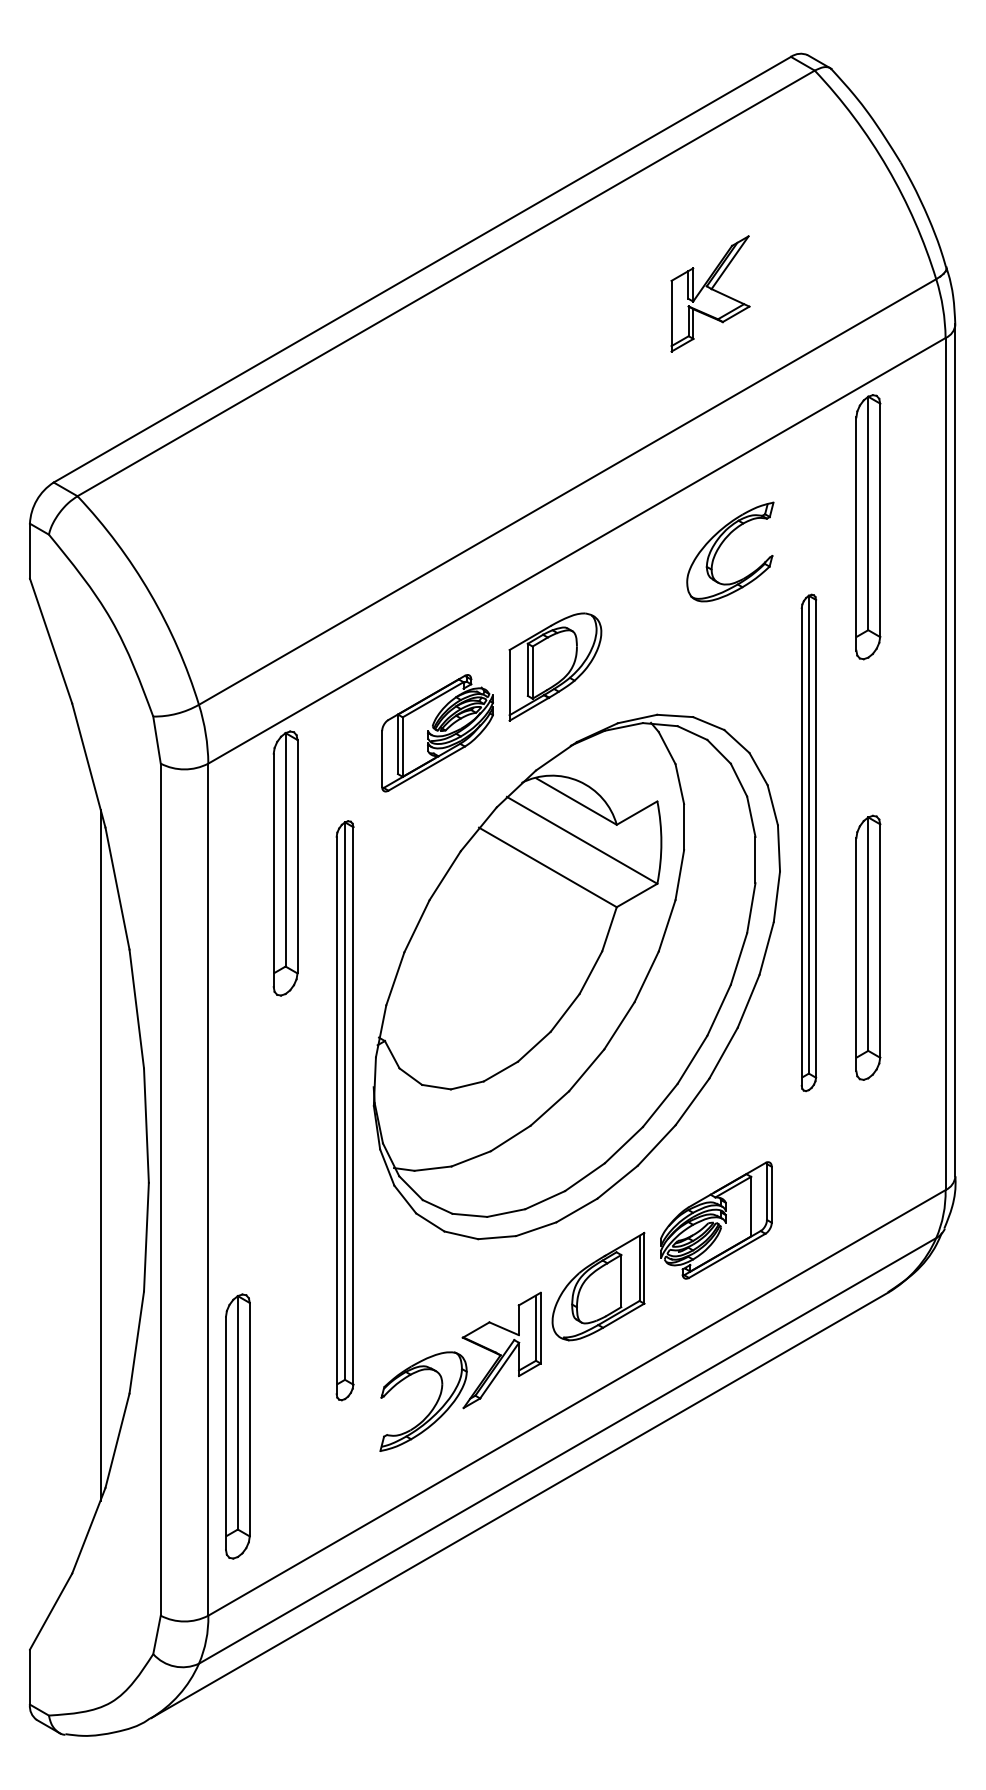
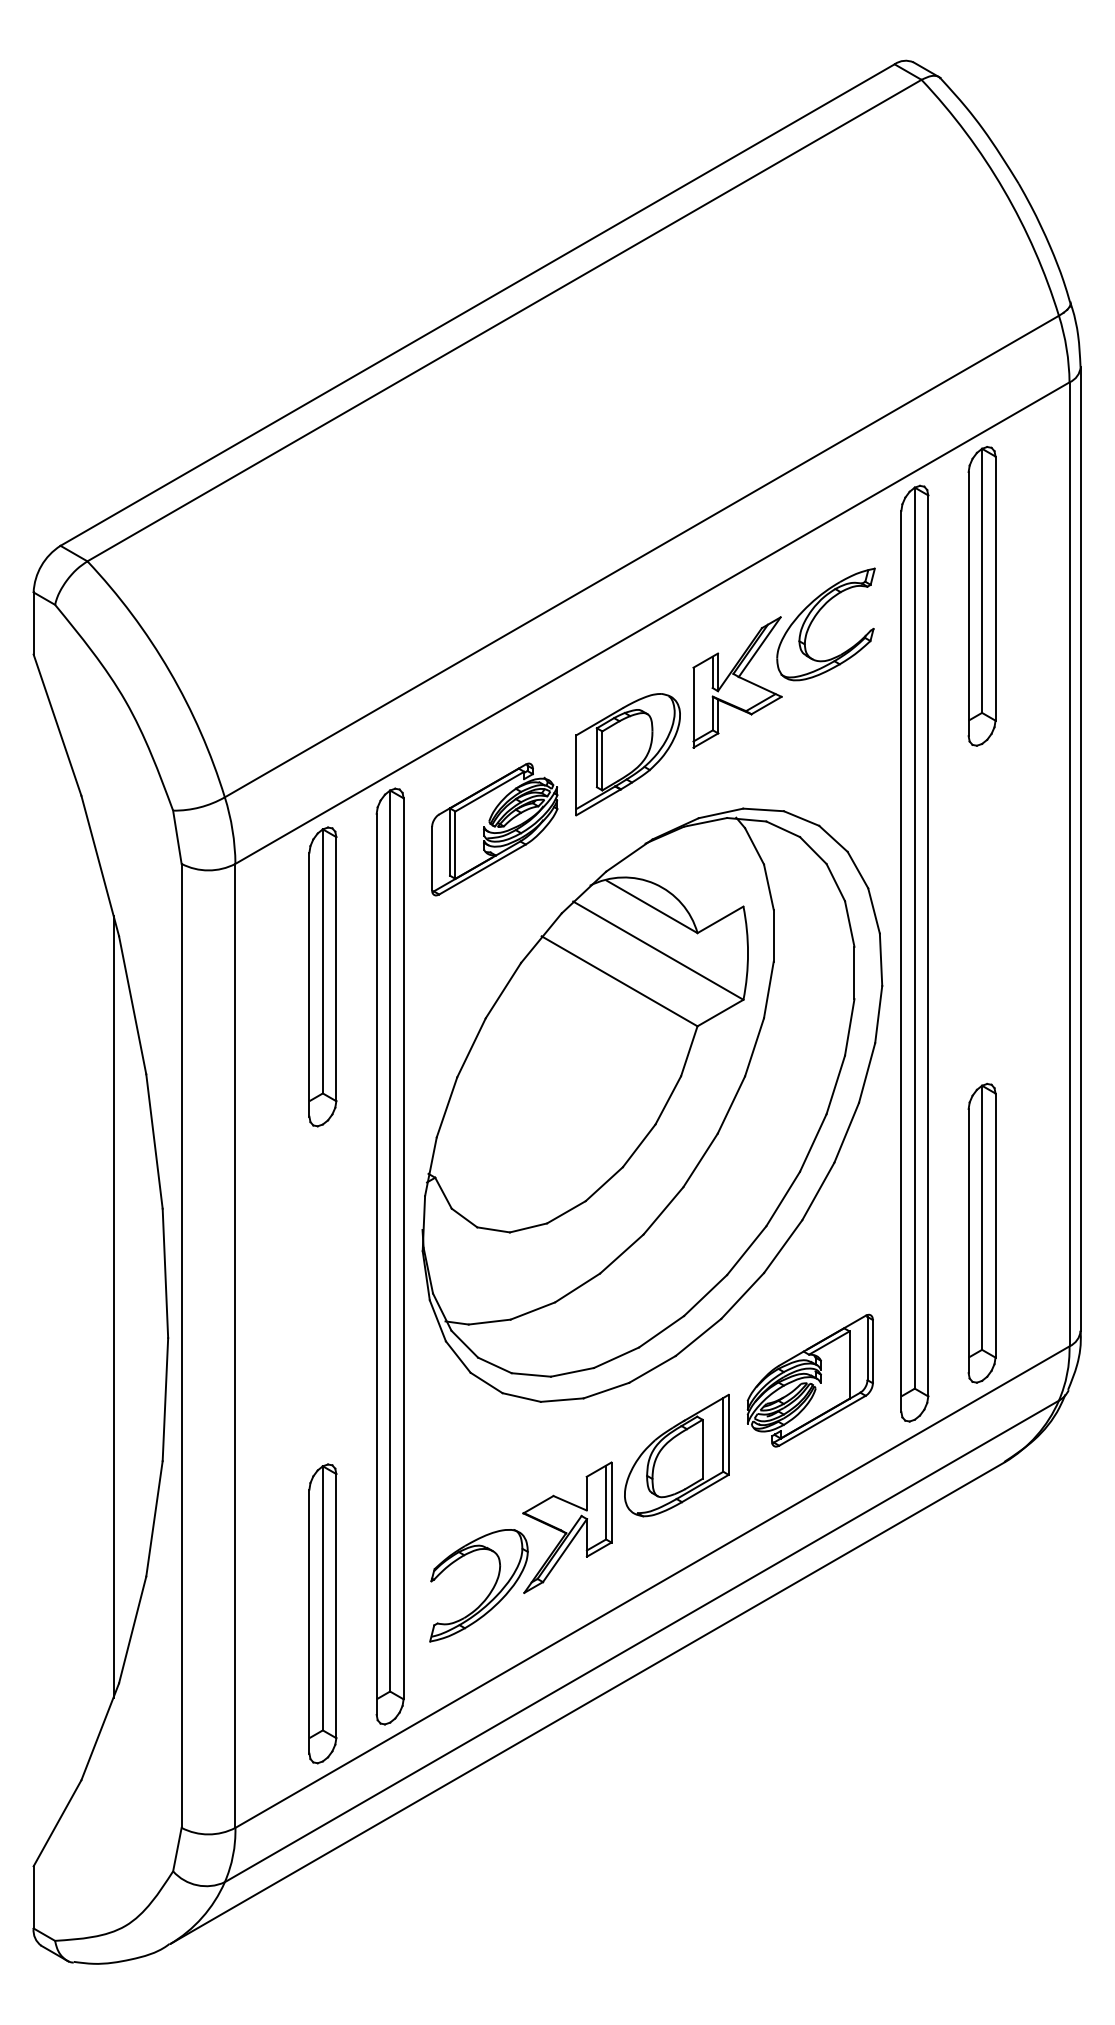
part: (710, 293) -> (737, 682), moved
part: (808, 842) -> (914, 953), size x1.67
part: (867, 947) -> (981, 1232), moved
part: (344, 1110) -> (389, 1256), size x1.43
part: (237, 1426) -> (322, 1613), moved

